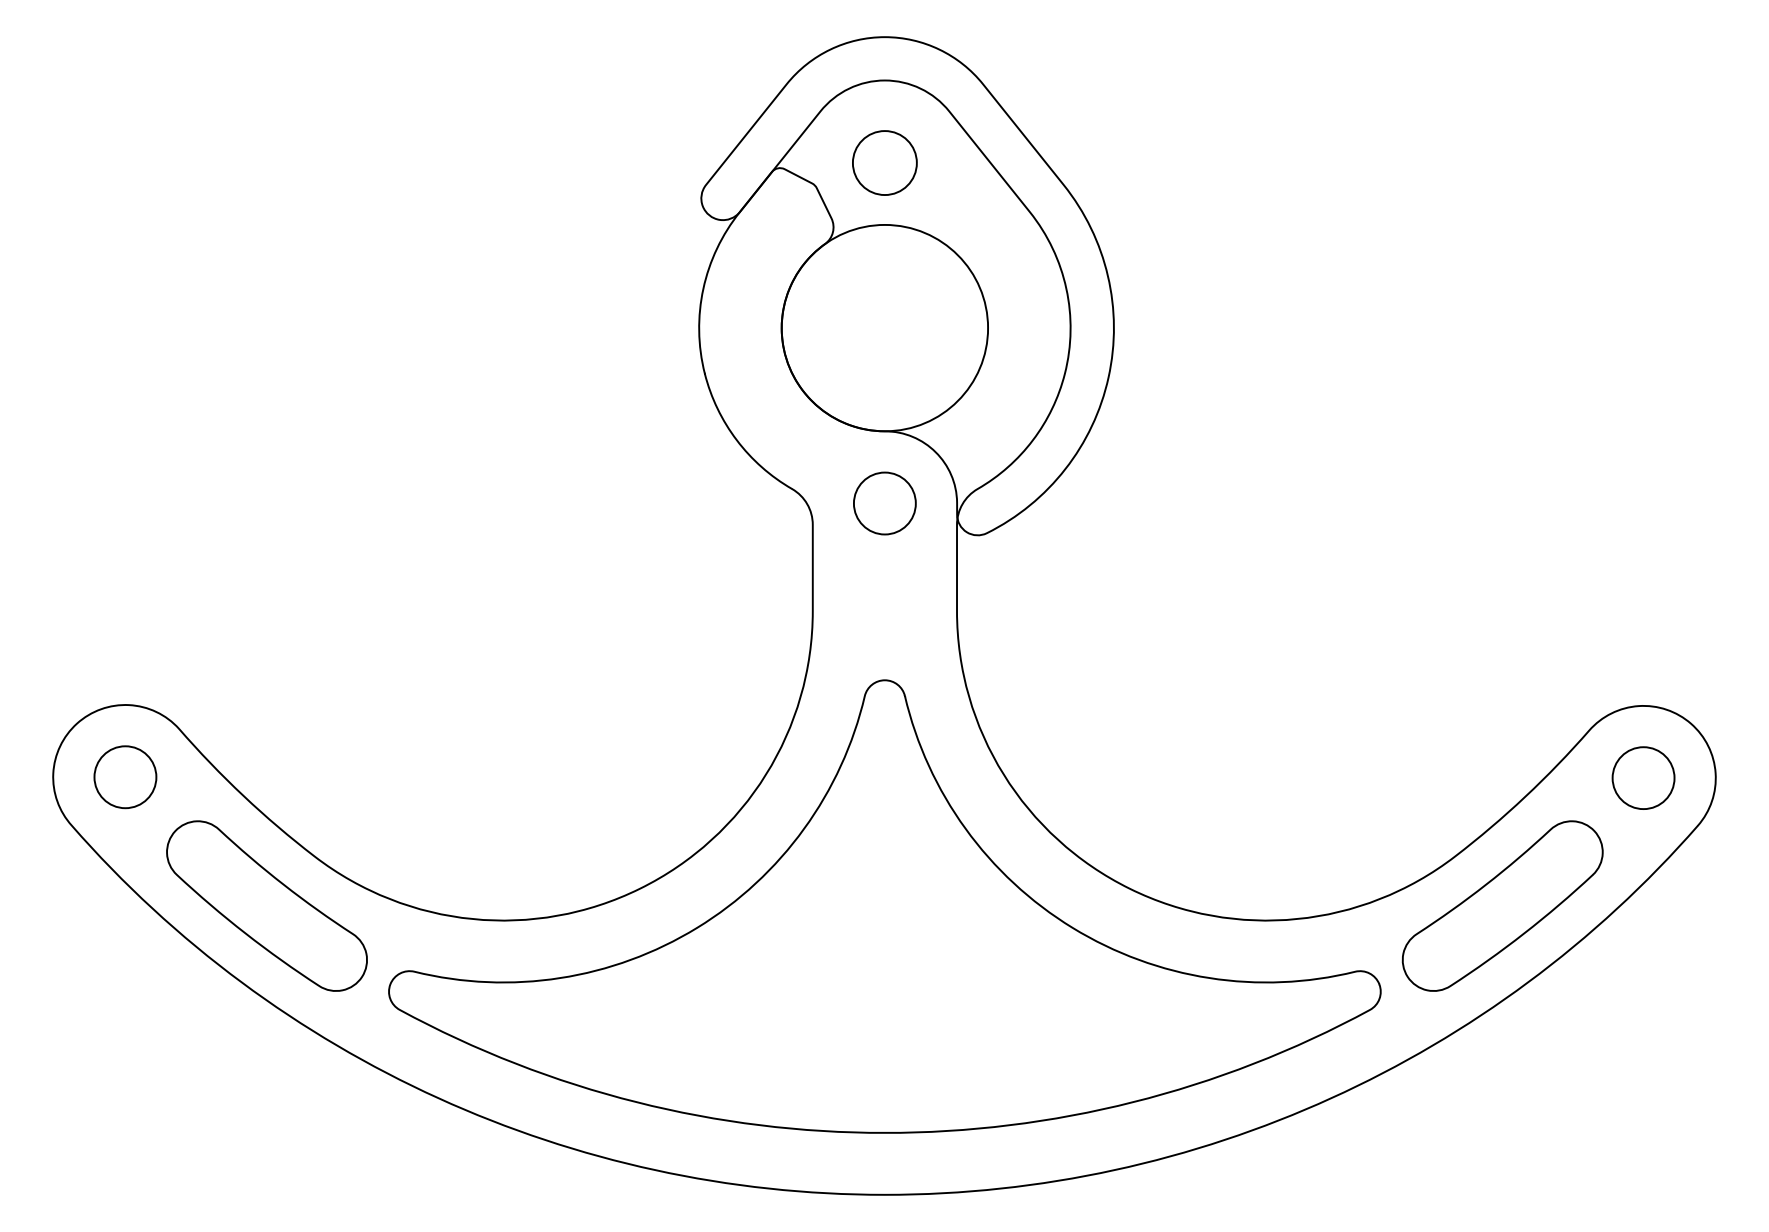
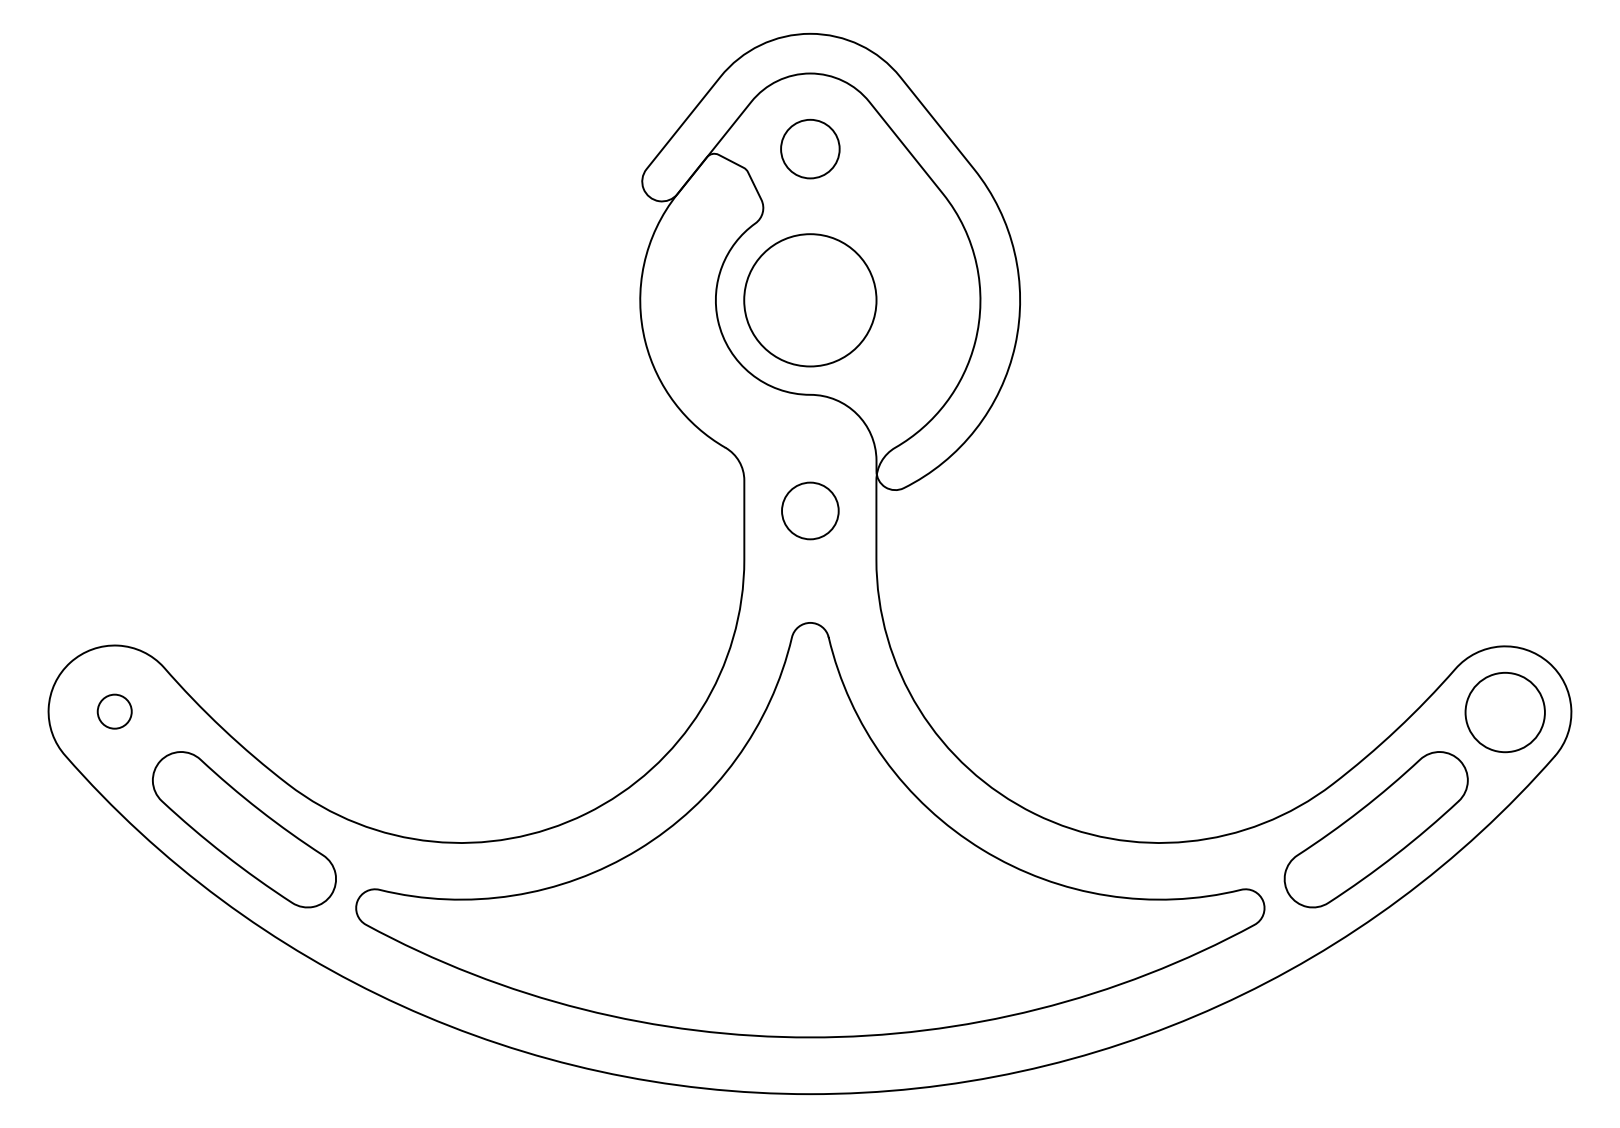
circle: (883, 327) -> (809, 299), size x0.7
circle: (885, 502) -> (810, 510), moved
circle: (125, 777) -> (114, 711), size x0.6
circle: (1642, 778) -> (1504, 712), size x1.4

